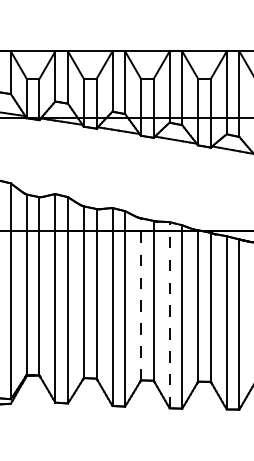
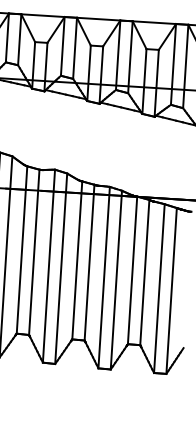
line: (141, 298) -> (77, 259), dashed -> solid
line: (169, 314) -> (104, 276), dashed -> solid

